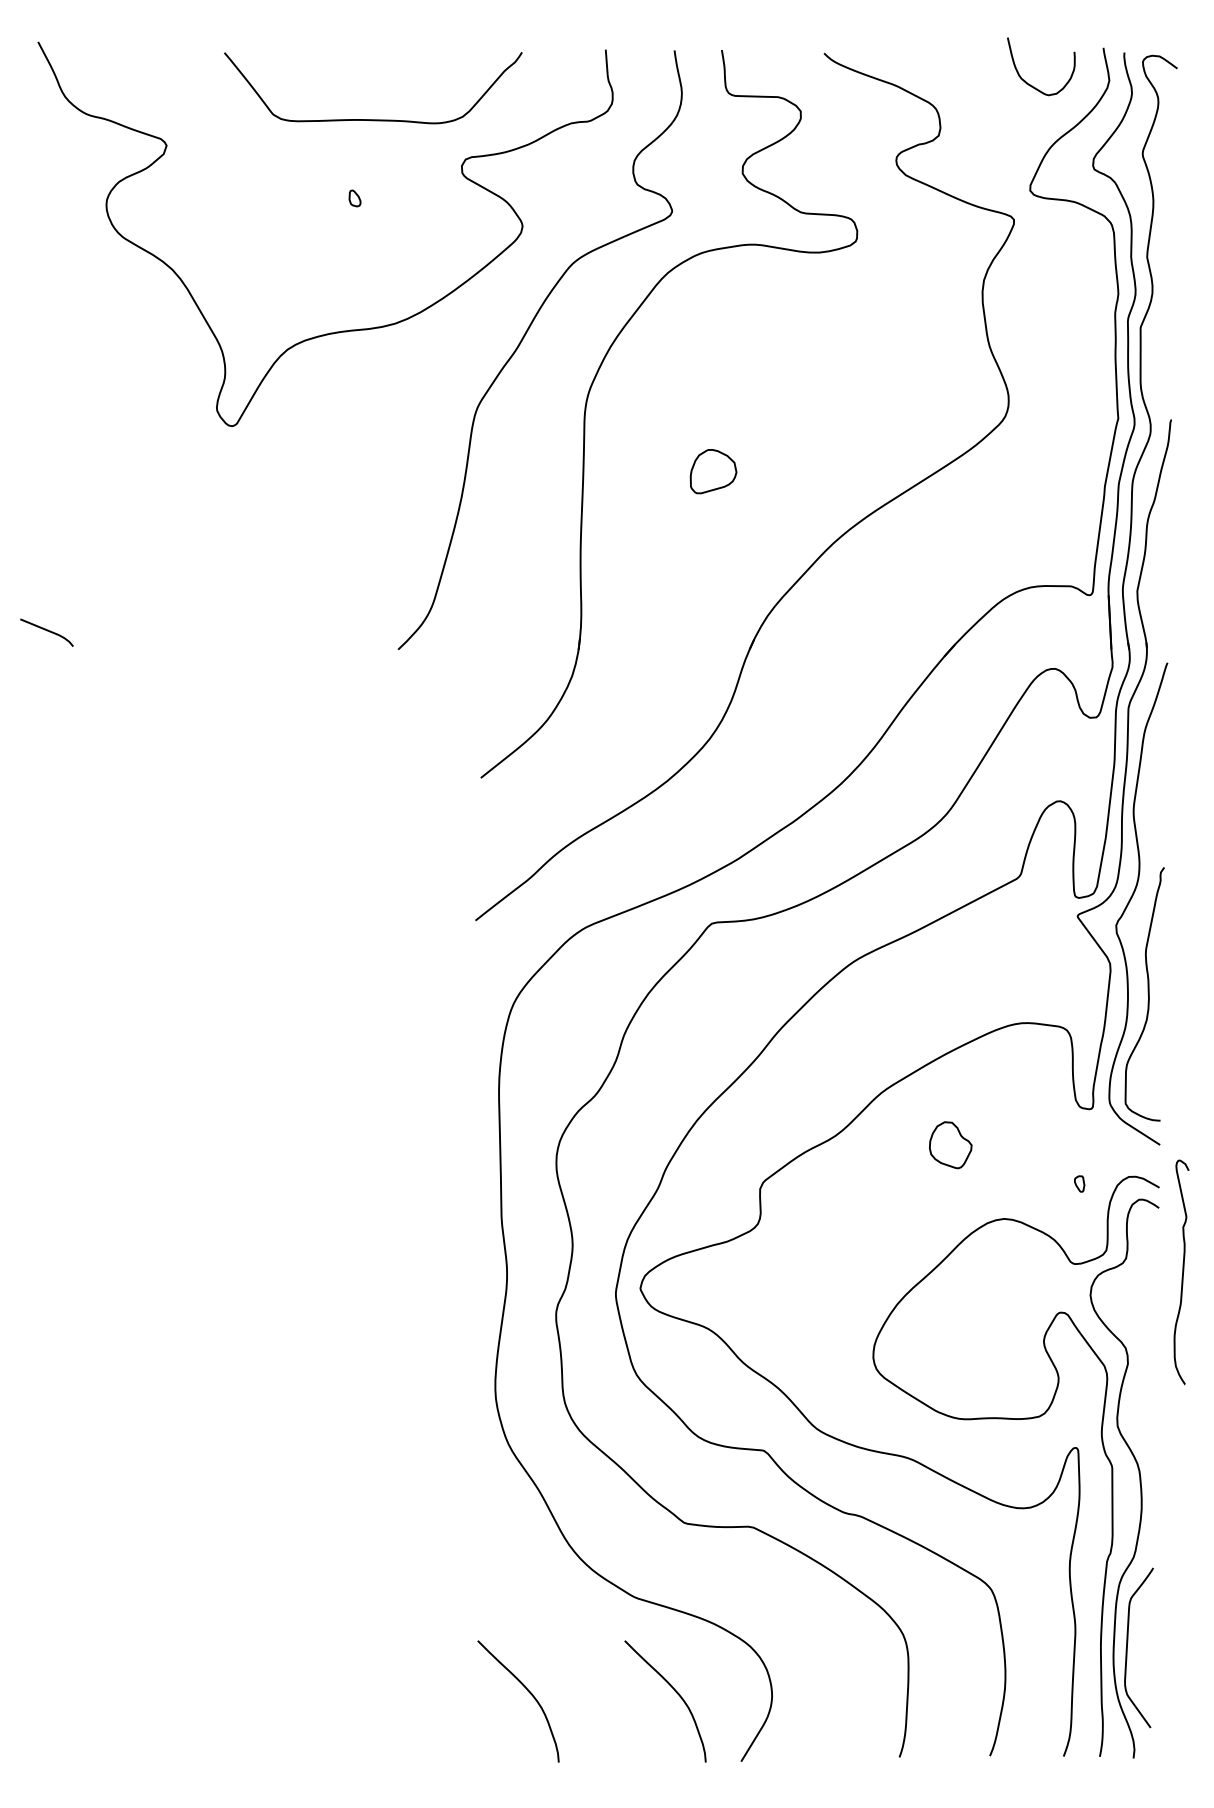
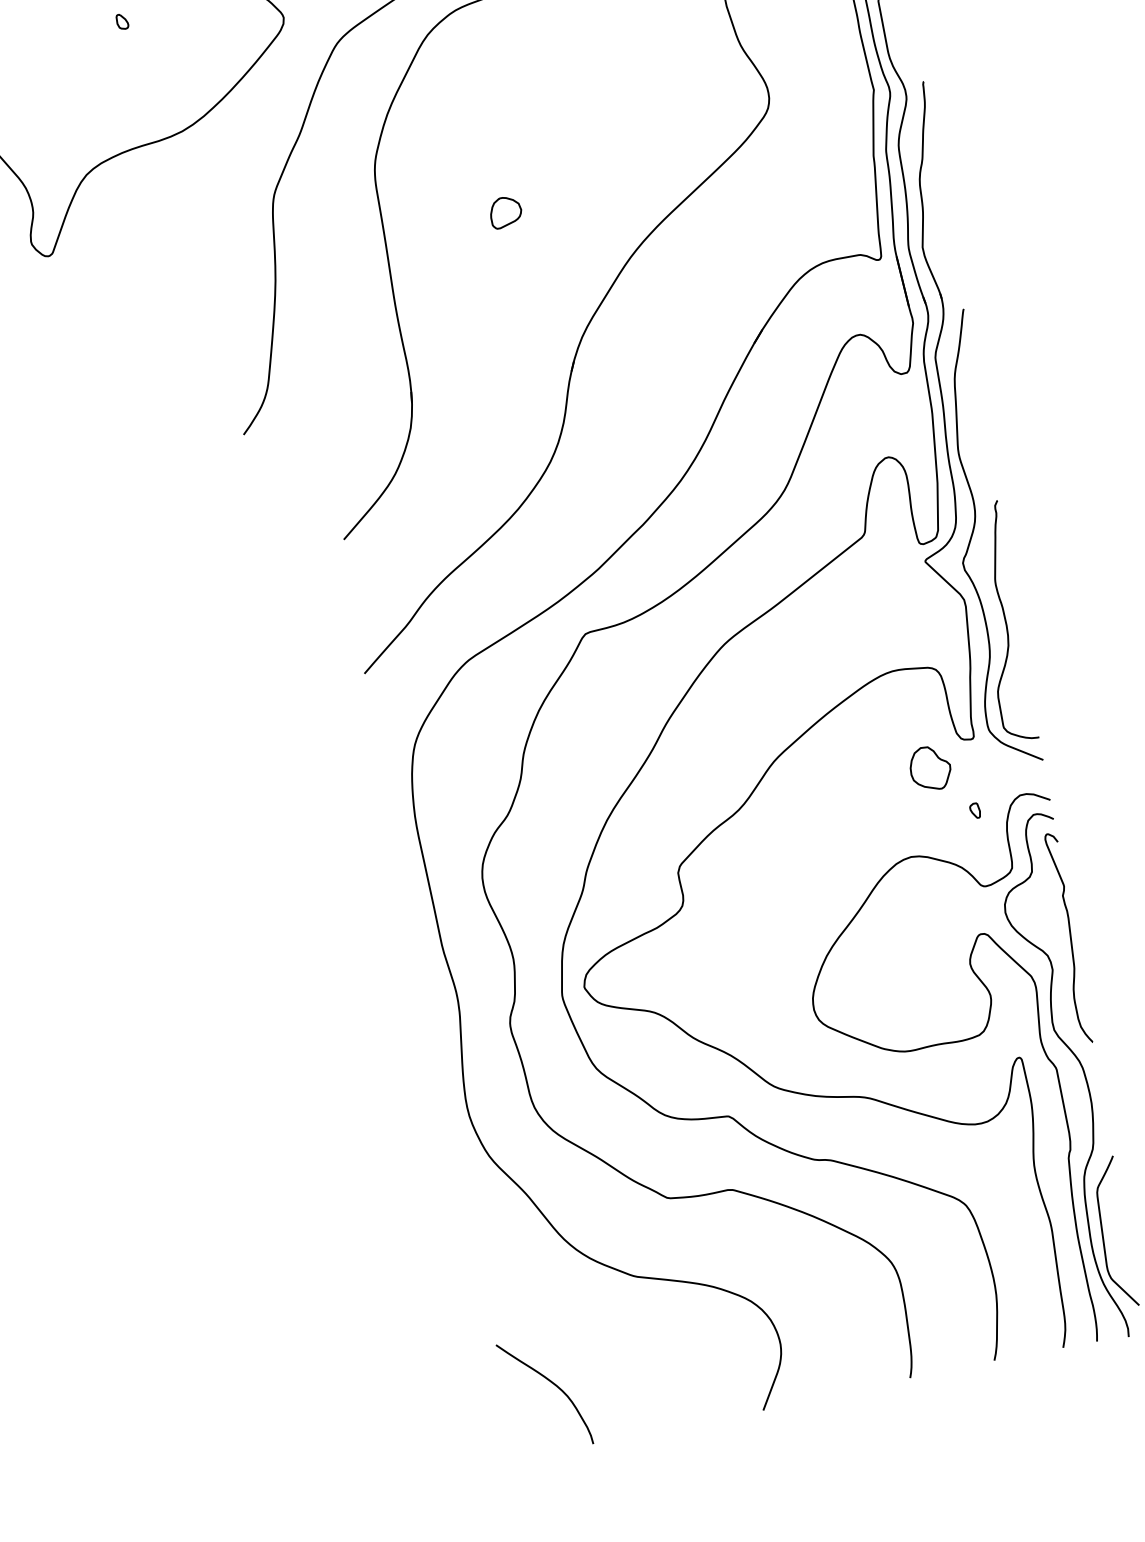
part: (713, 471) -> (505, 212), size x0.71
part: (950, 1145) -> (930, 768), moved
curve: (1182, 1272) -> (1070, 938), moved
curve: (674, 1691) -> (688, 1357), removed

